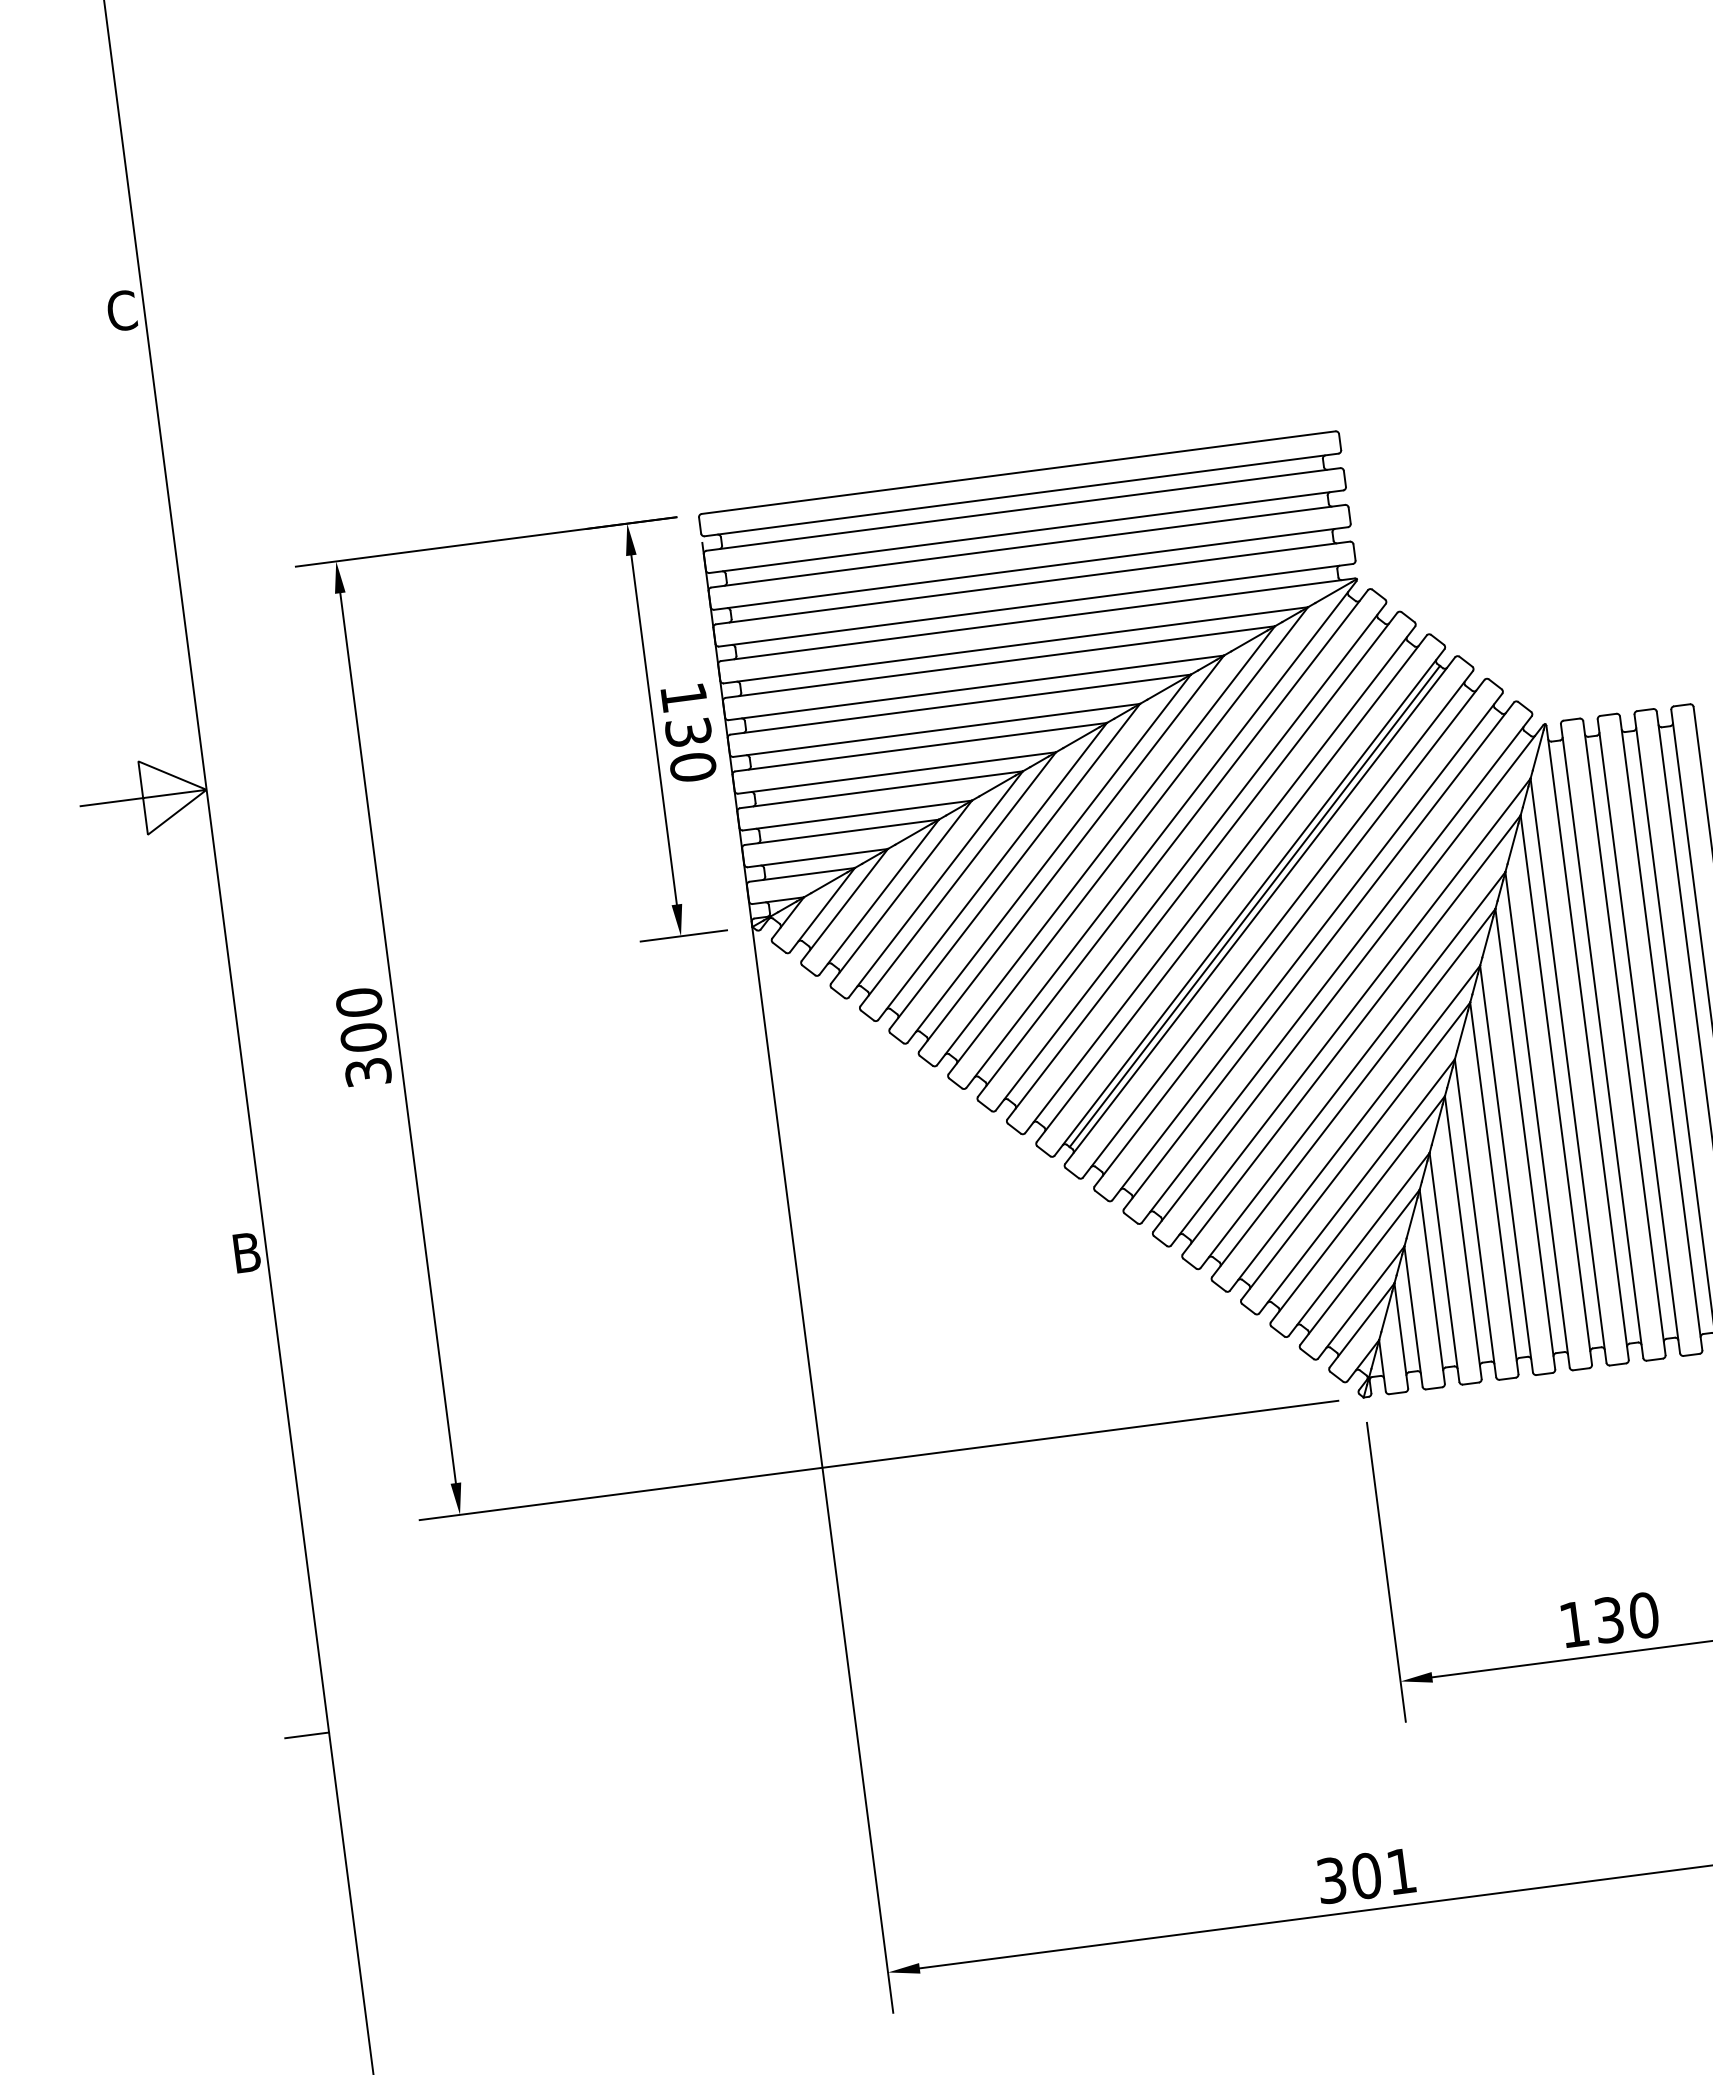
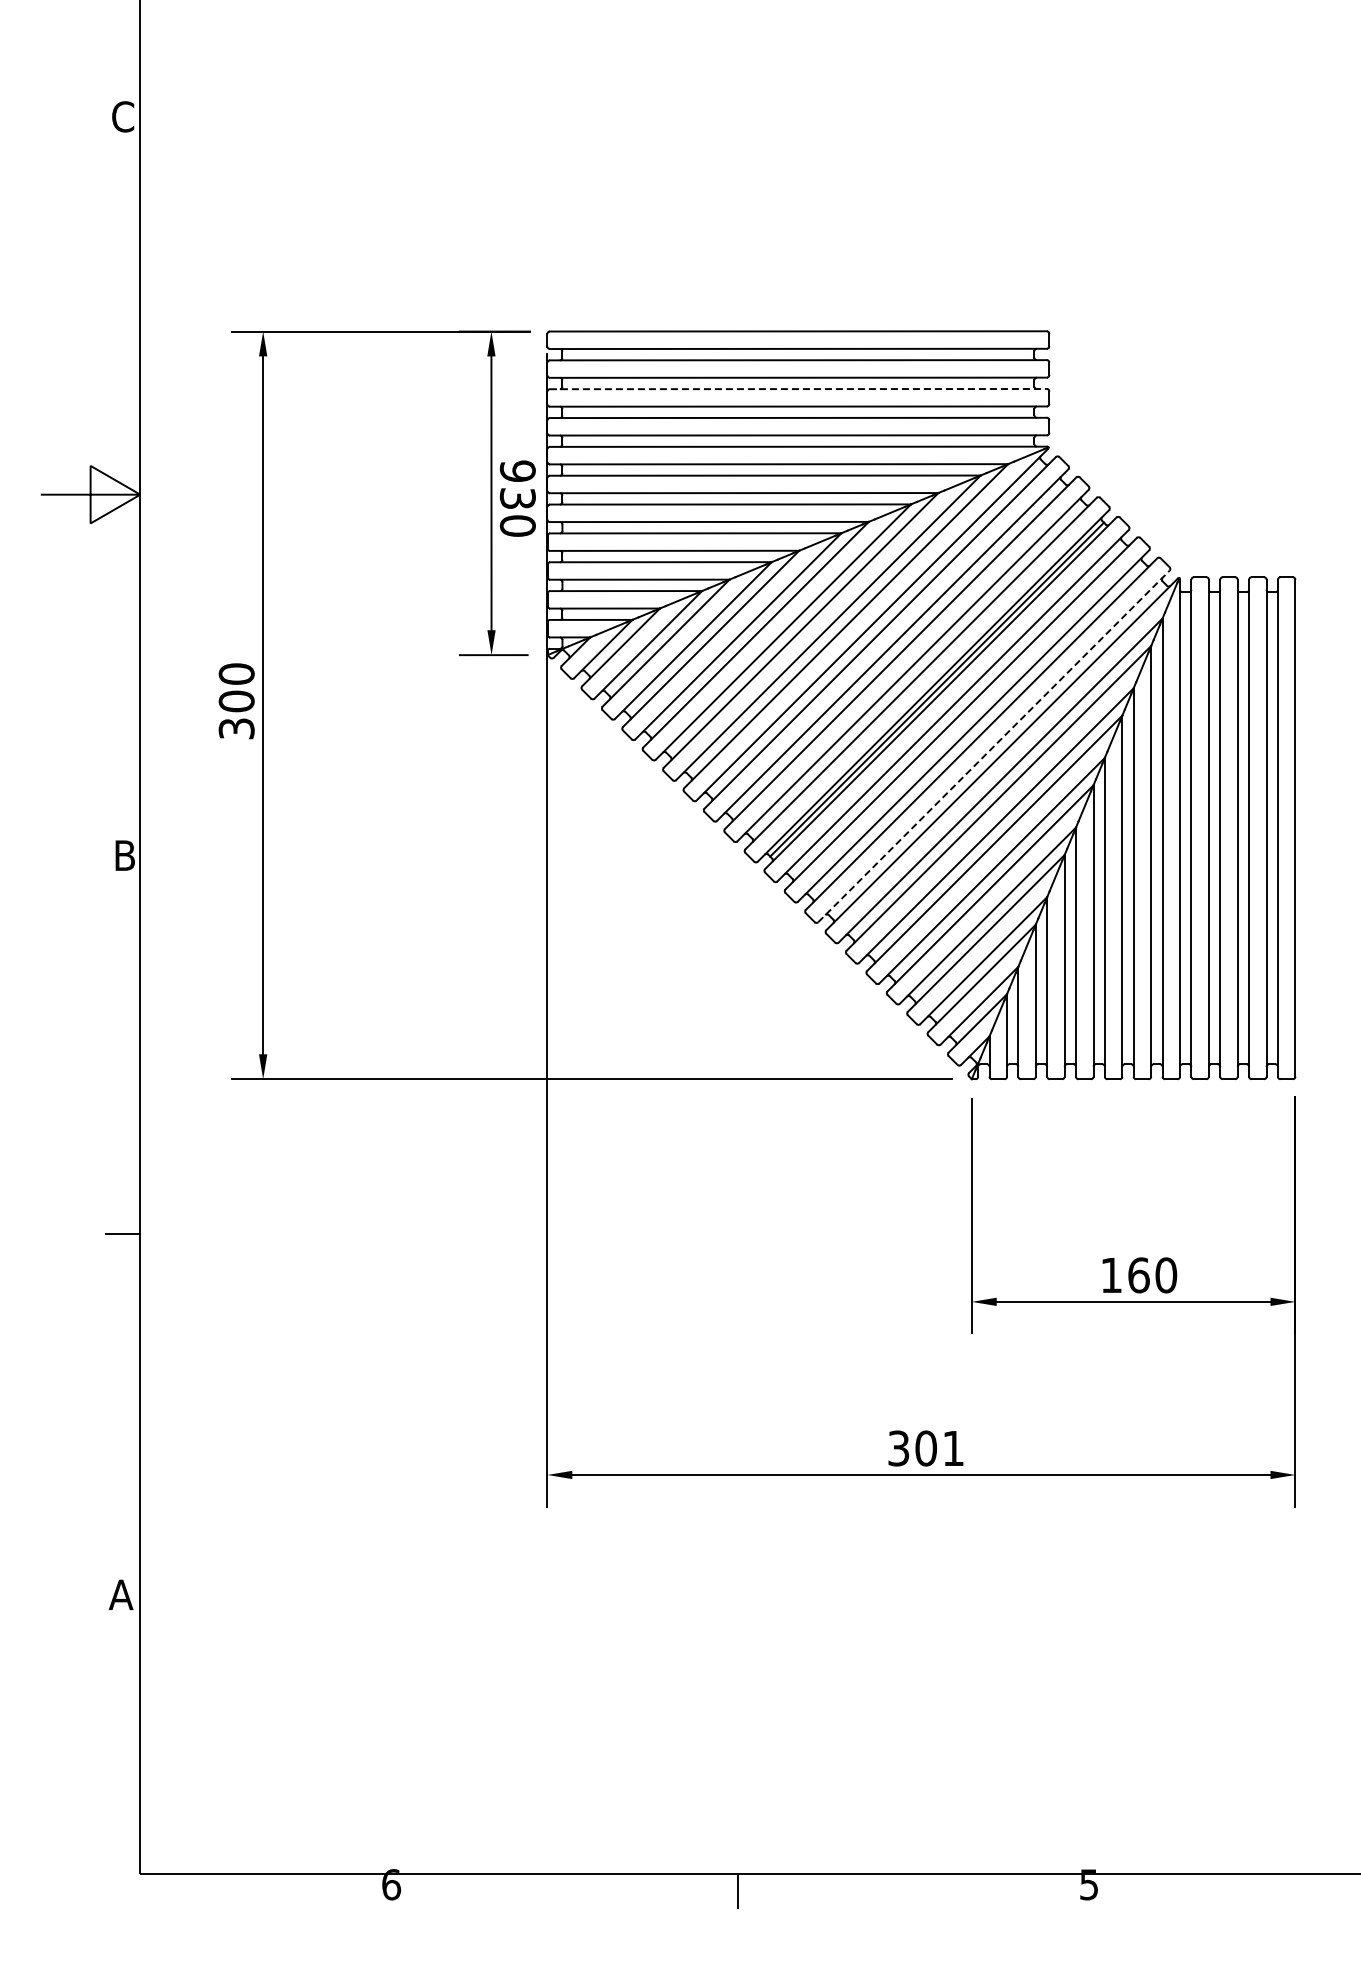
line: (1028, 546) -> (798, 389), solid -> dashed
text: (683, 696) -> (517, 470), 130 -> 930
line: (1337, 969) -> (994, 746), solid -> dashed
text: (1608, 1620) -> (1138, 1275), 130 -> 160

